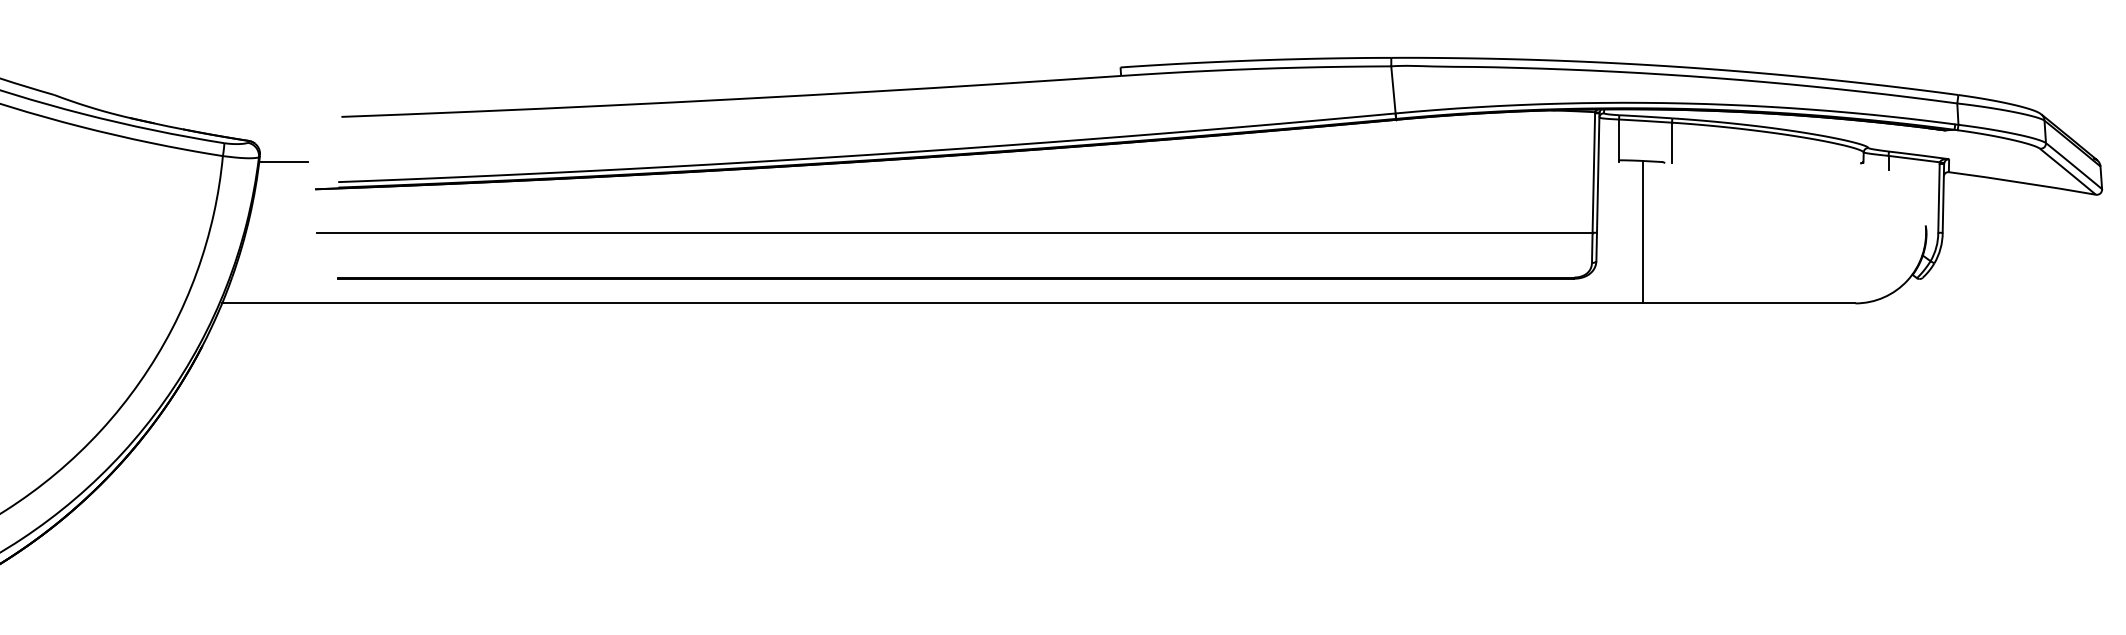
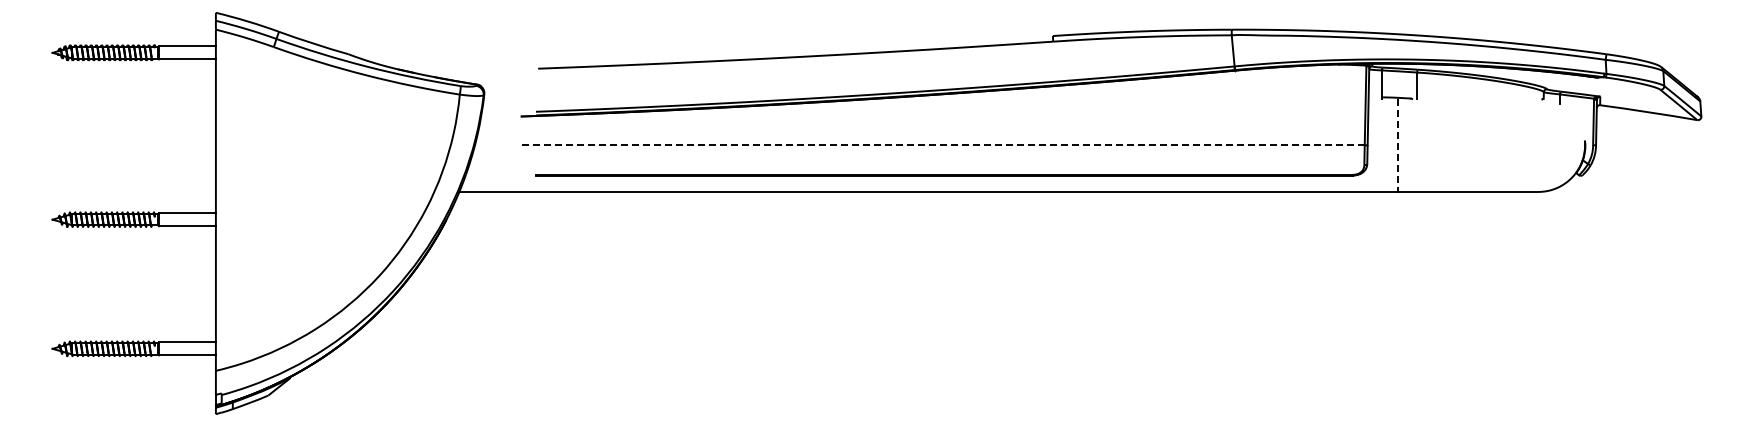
line: (282, 161) -> (499, 98), removed
line: (953, 233) -> (942, 145), solid -> dashed
line: (1643, 233) -> (1398, 145), solid -> dashed

